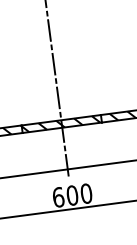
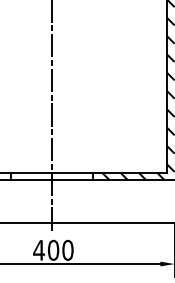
hatch: (61, 124) -> (51, 176), removed
text: (58, 196) -> (39, 249), 600 -> 400

